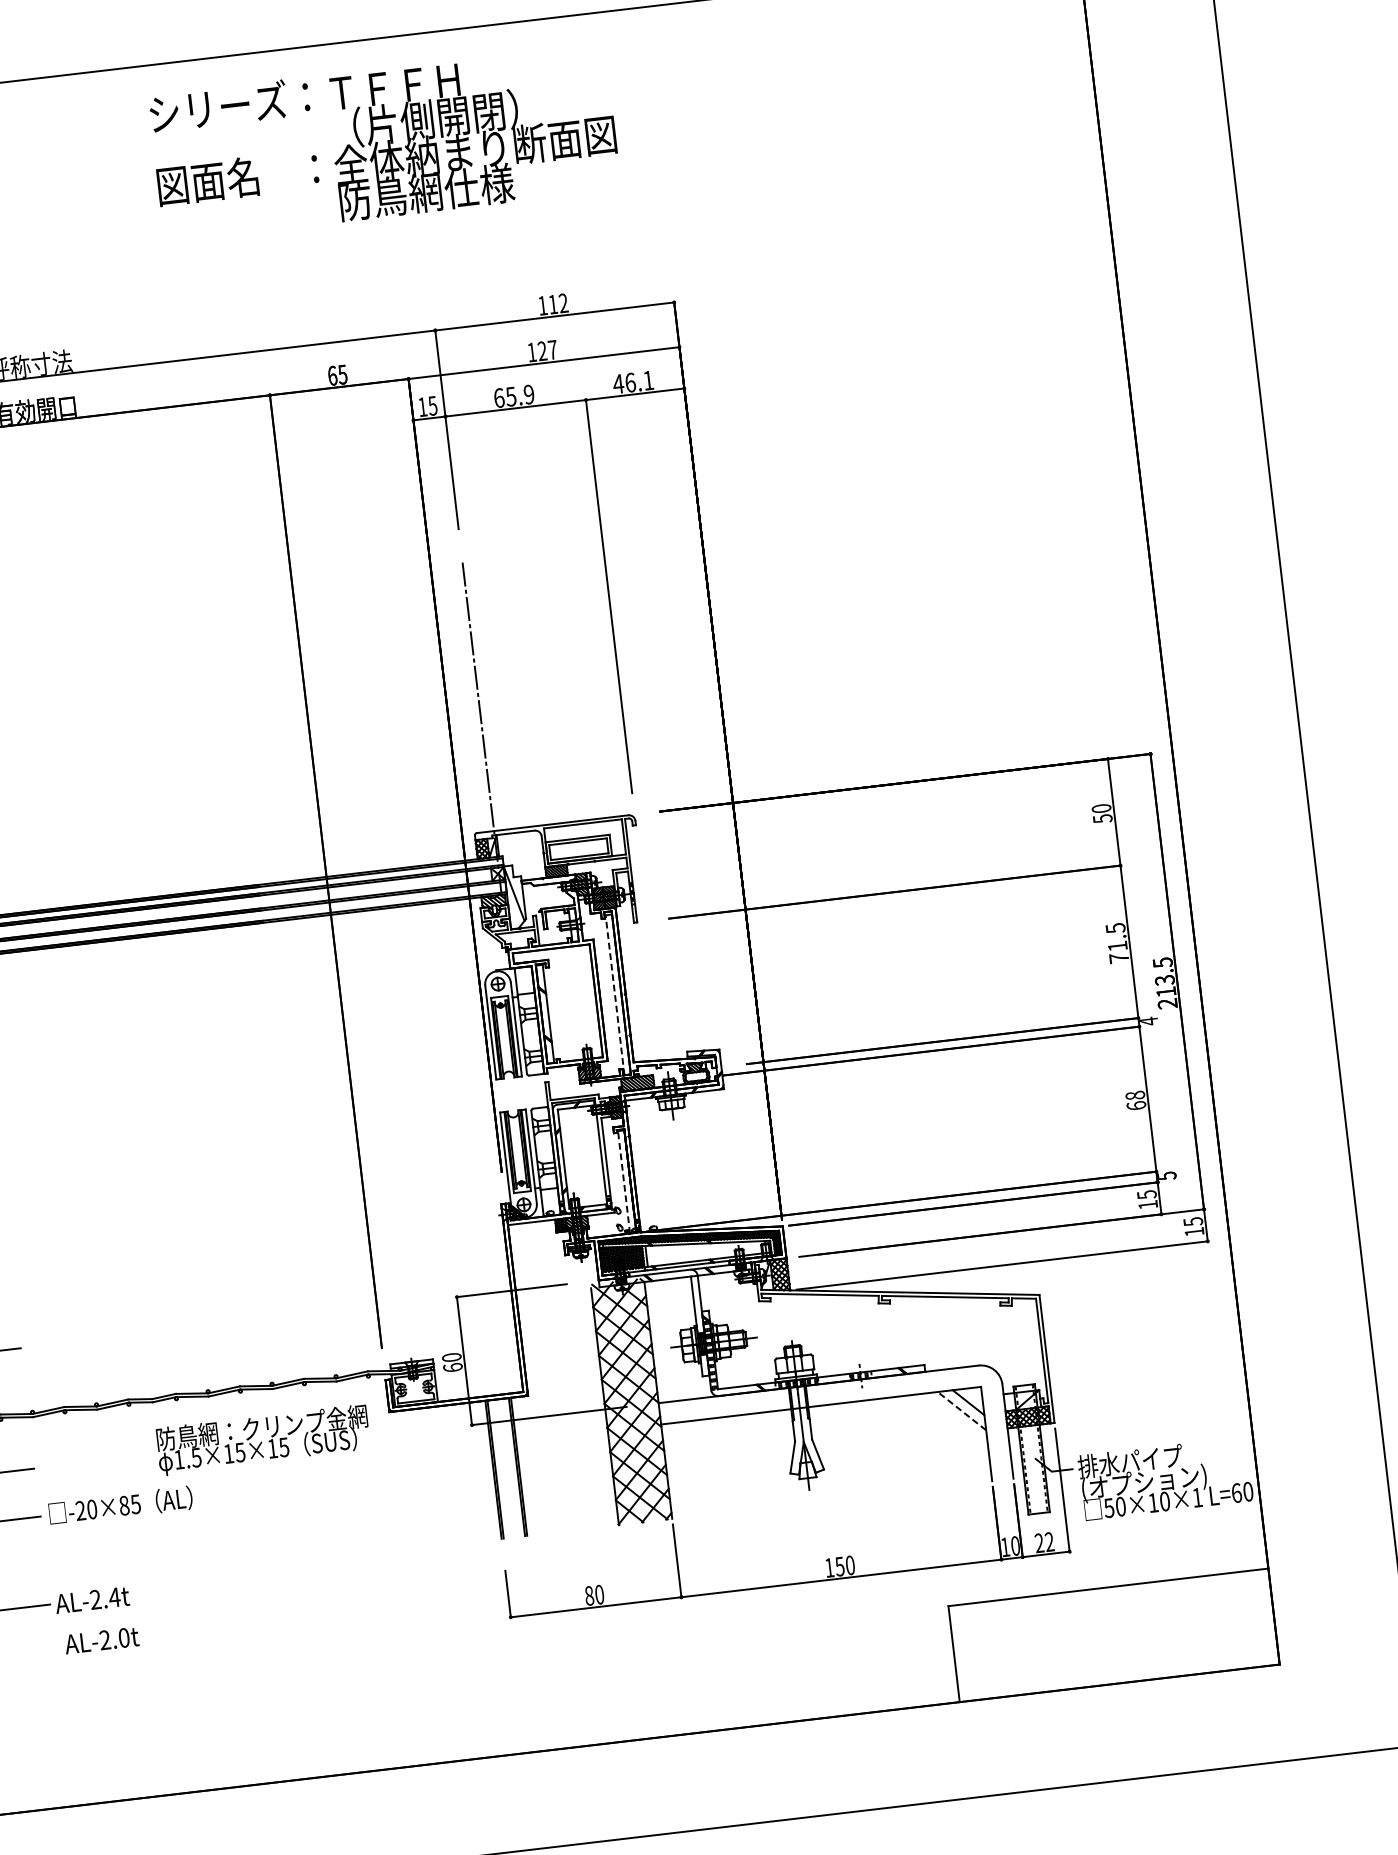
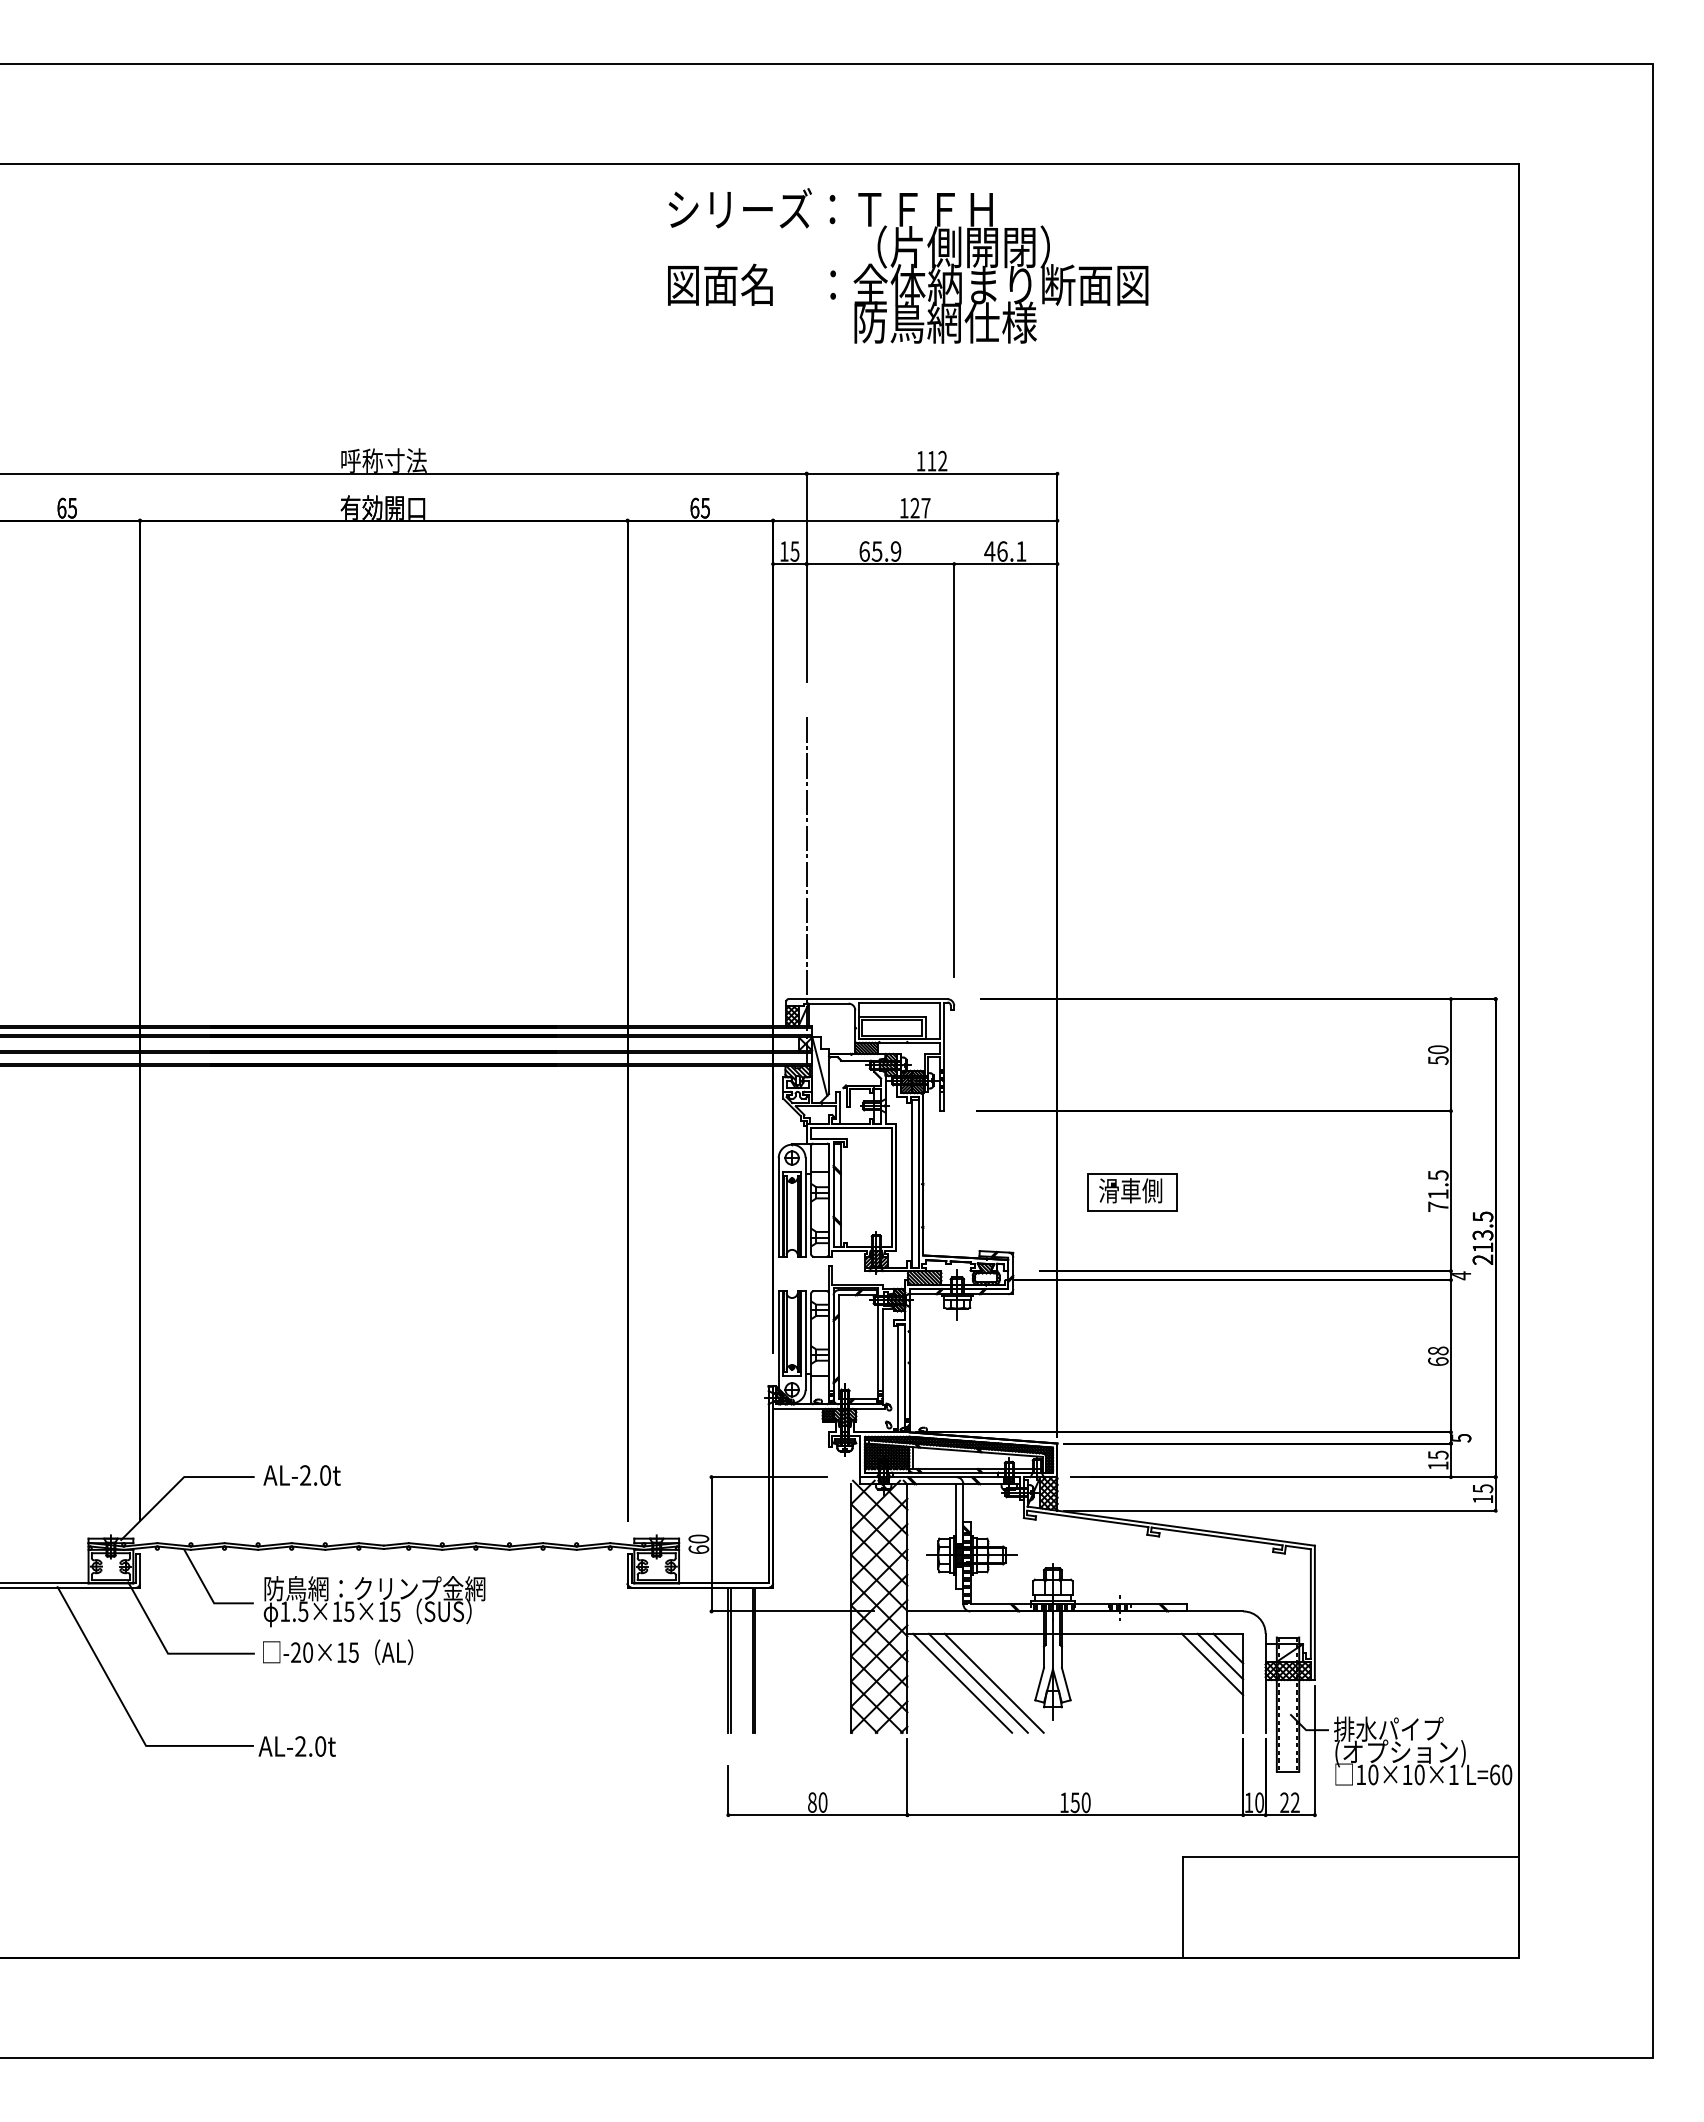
text: (384, 142) -> (908, 265), moved
part: (826, 978) -> (1132, 1192), added
line: (614, 994) -> (911, 1183), dashed -> solid
line: (624, 1182) -> (898, 1378), dashed -> solid
line: (961, 1411) -> (1220, 1656), dashed -> solid
line: (955, 1419) -> (1212, 1664), added
text: (263, 1440) -> (374, 1601), moved
line: (748, 1461) -> (993, 1682), added
line: (733, 1463) -> (977, 1682), added
line: (719, 1464) -> (962, 1682), added
text: (124, 1505) -> (341, 1652), -20×85 -> -20×15
text: (1109, 1507) -> (1361, 1774), 50×10×1 -> 10×10×1
text: (114, 1597) -> (320, 1746), AL-2.4t -> AL-2.0t
text: (101, 1640) -> (301, 1475), moved

